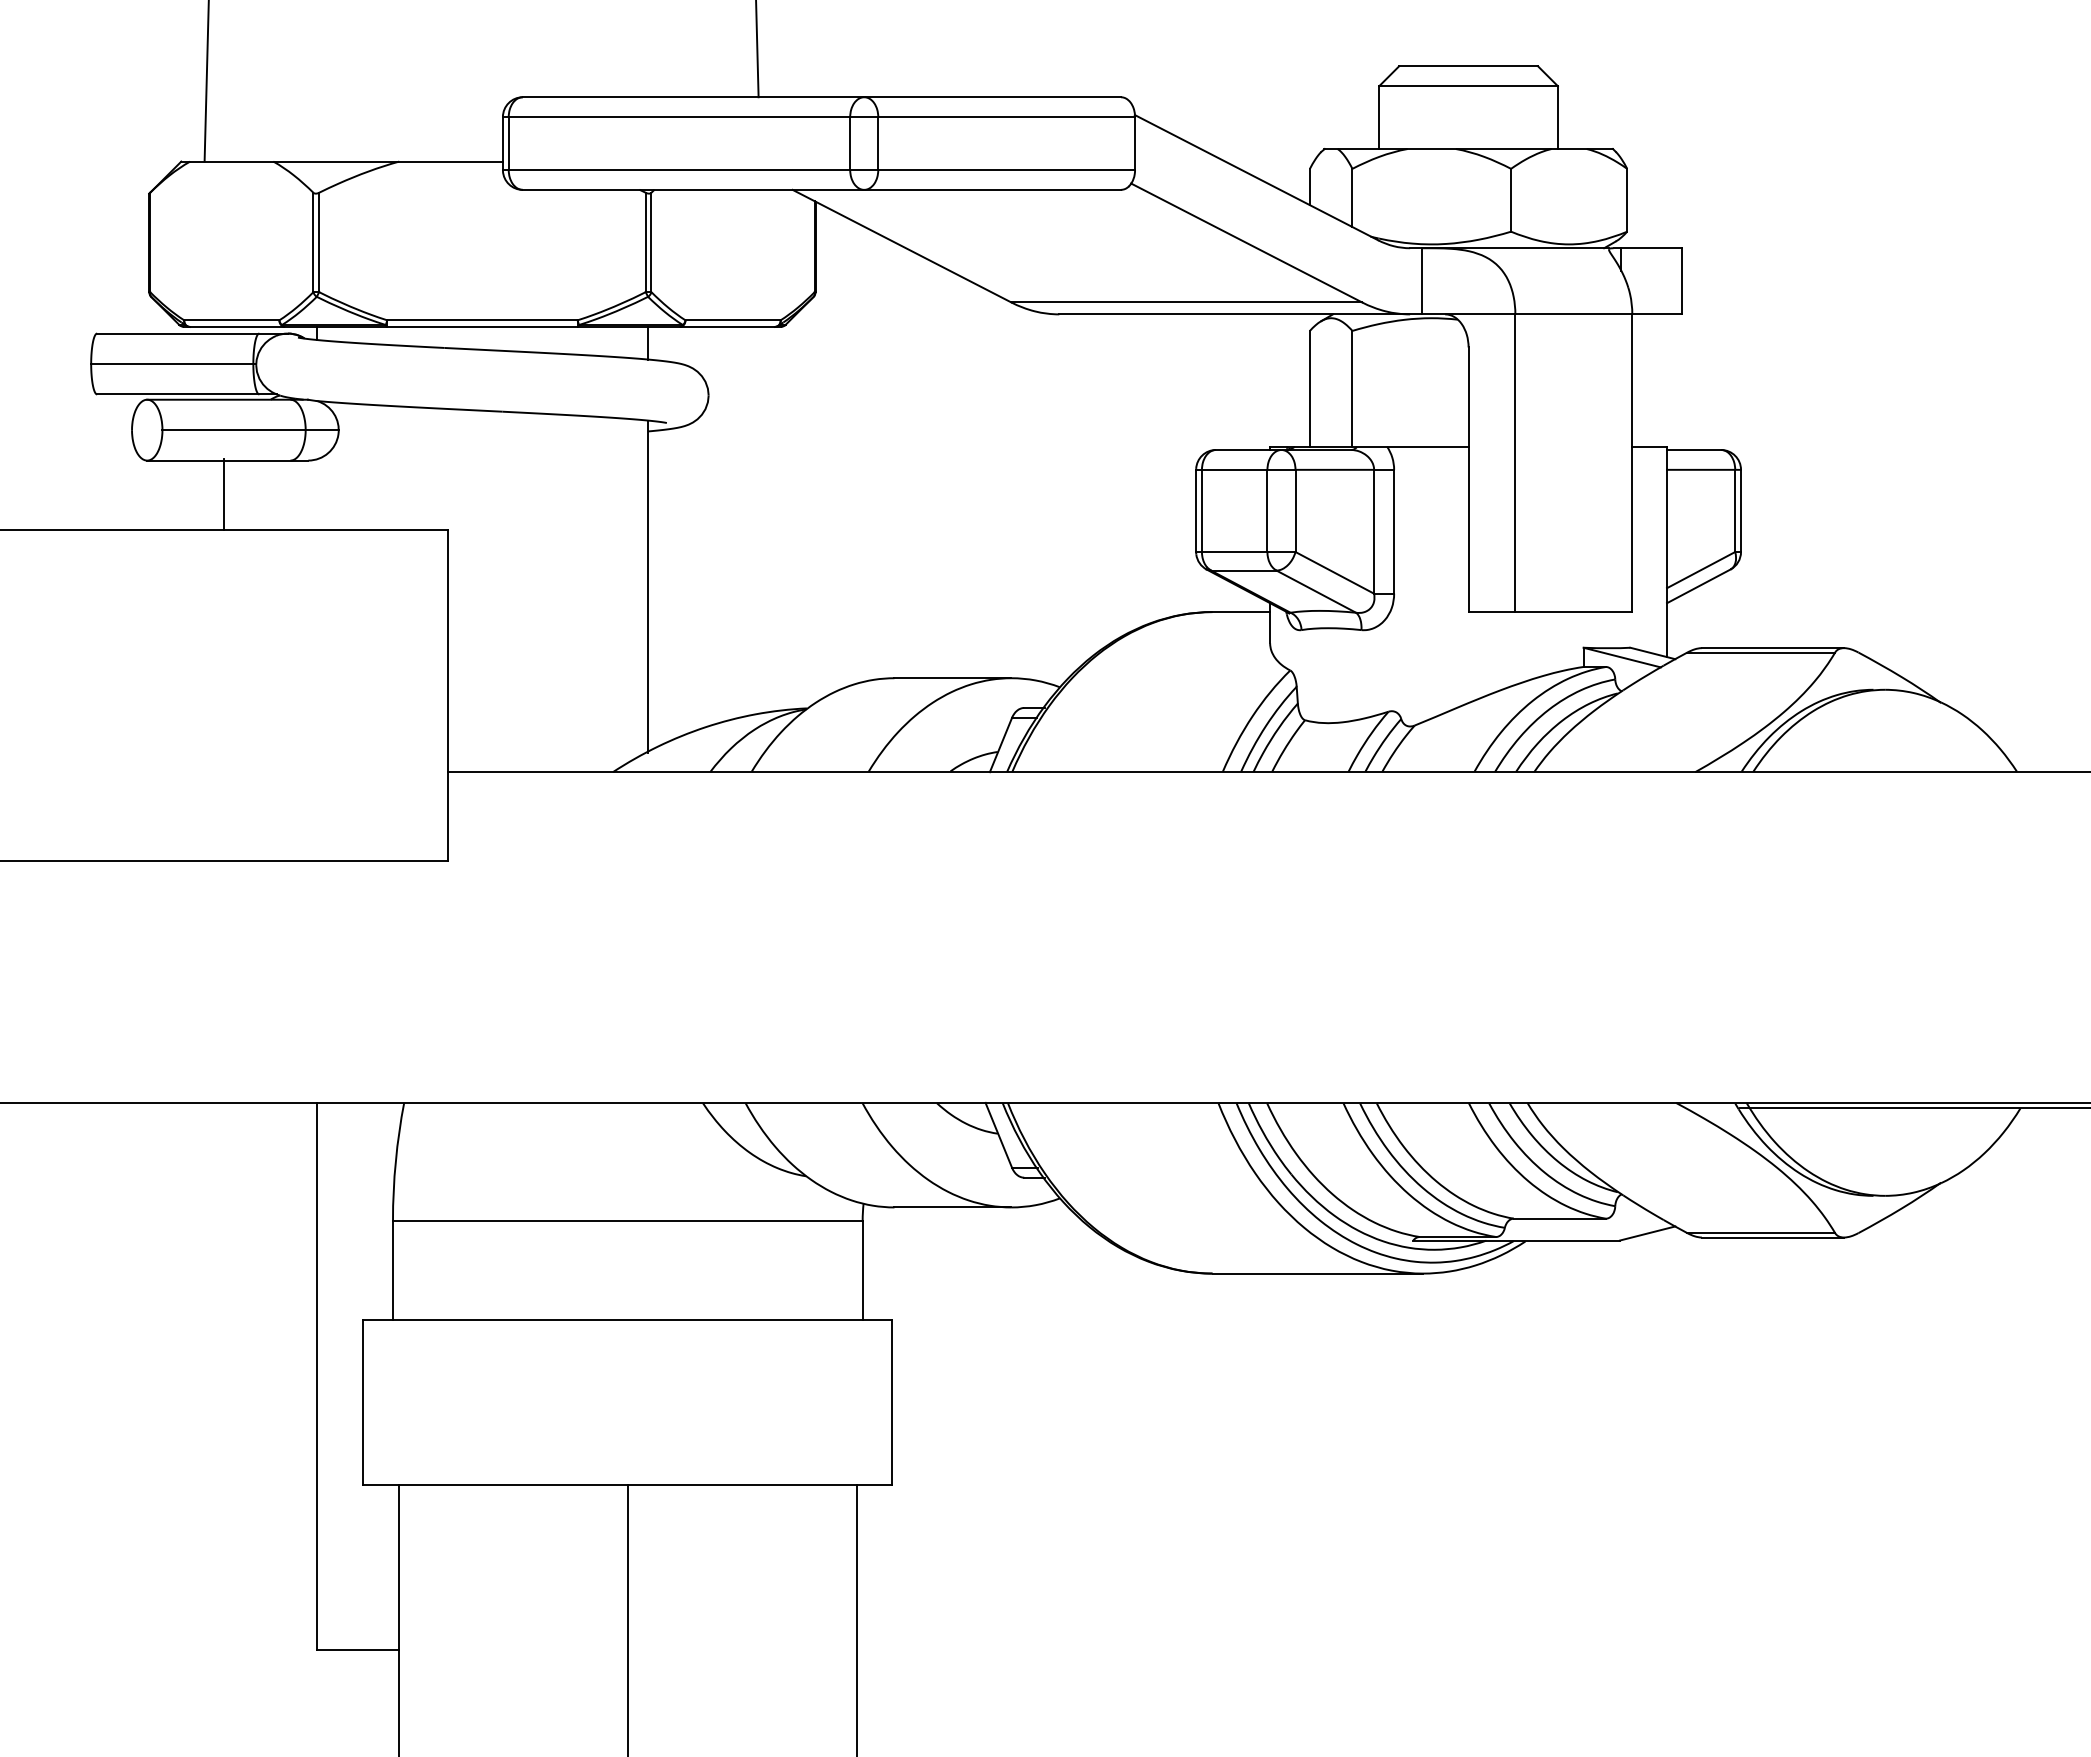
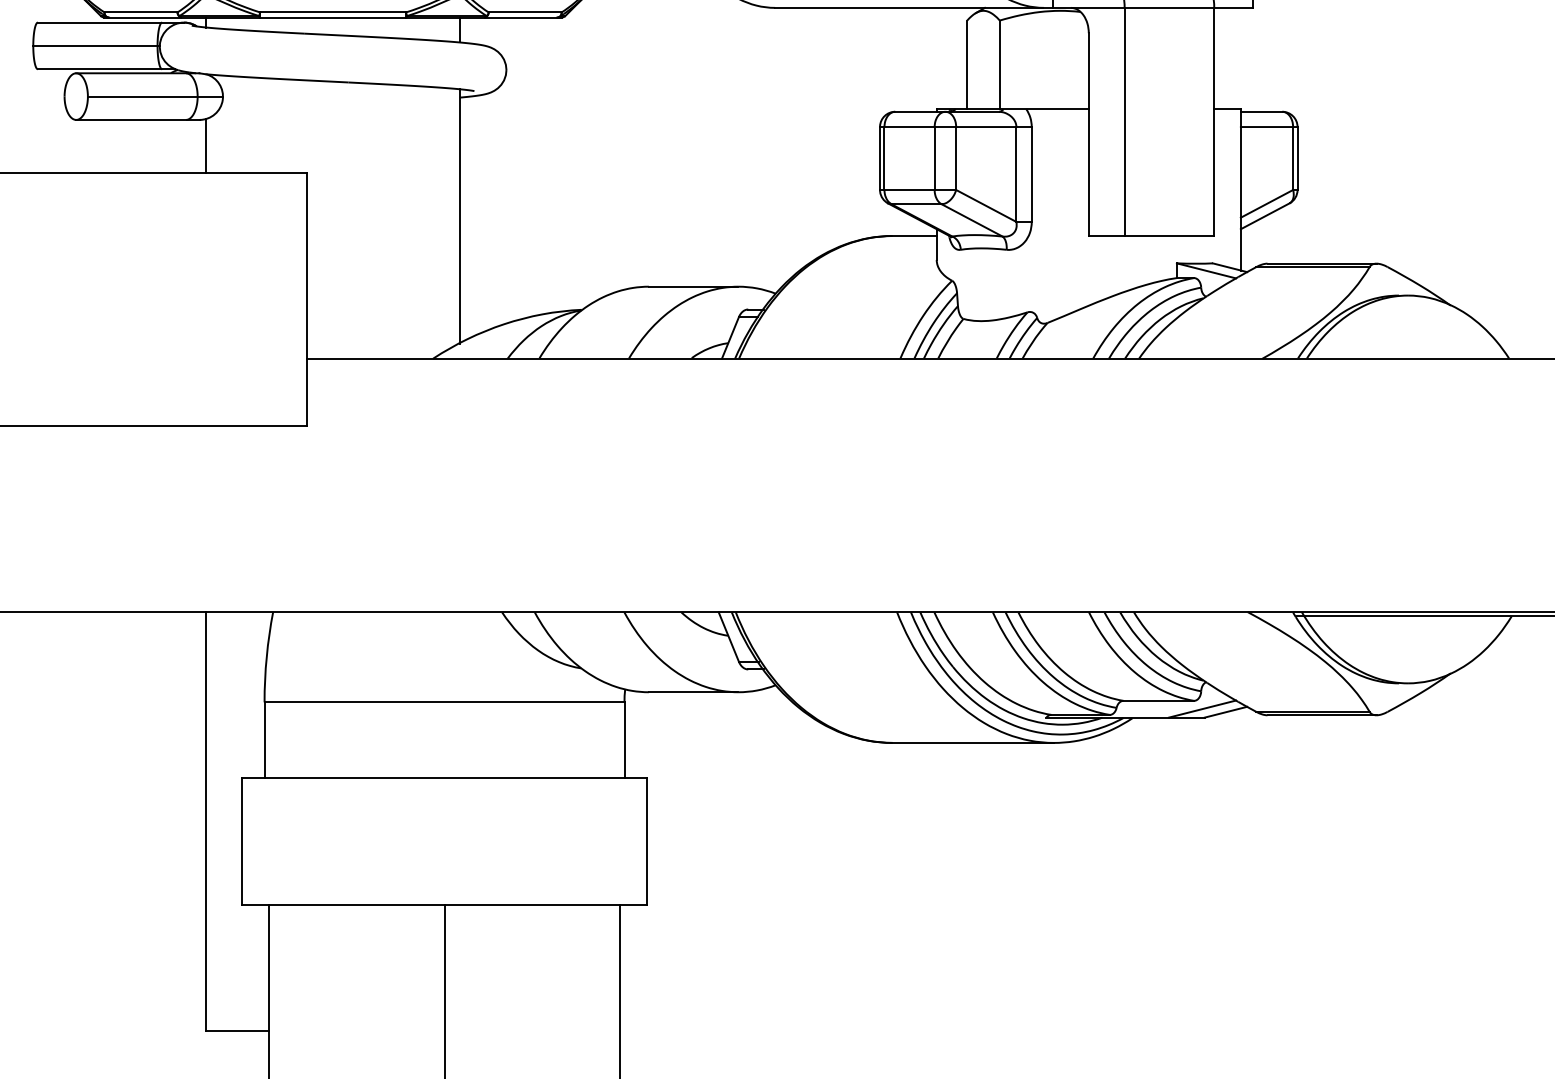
line: (224, 494) -> (206, 145), moved
line: (1616, 1229) -> (1202, 709), added

